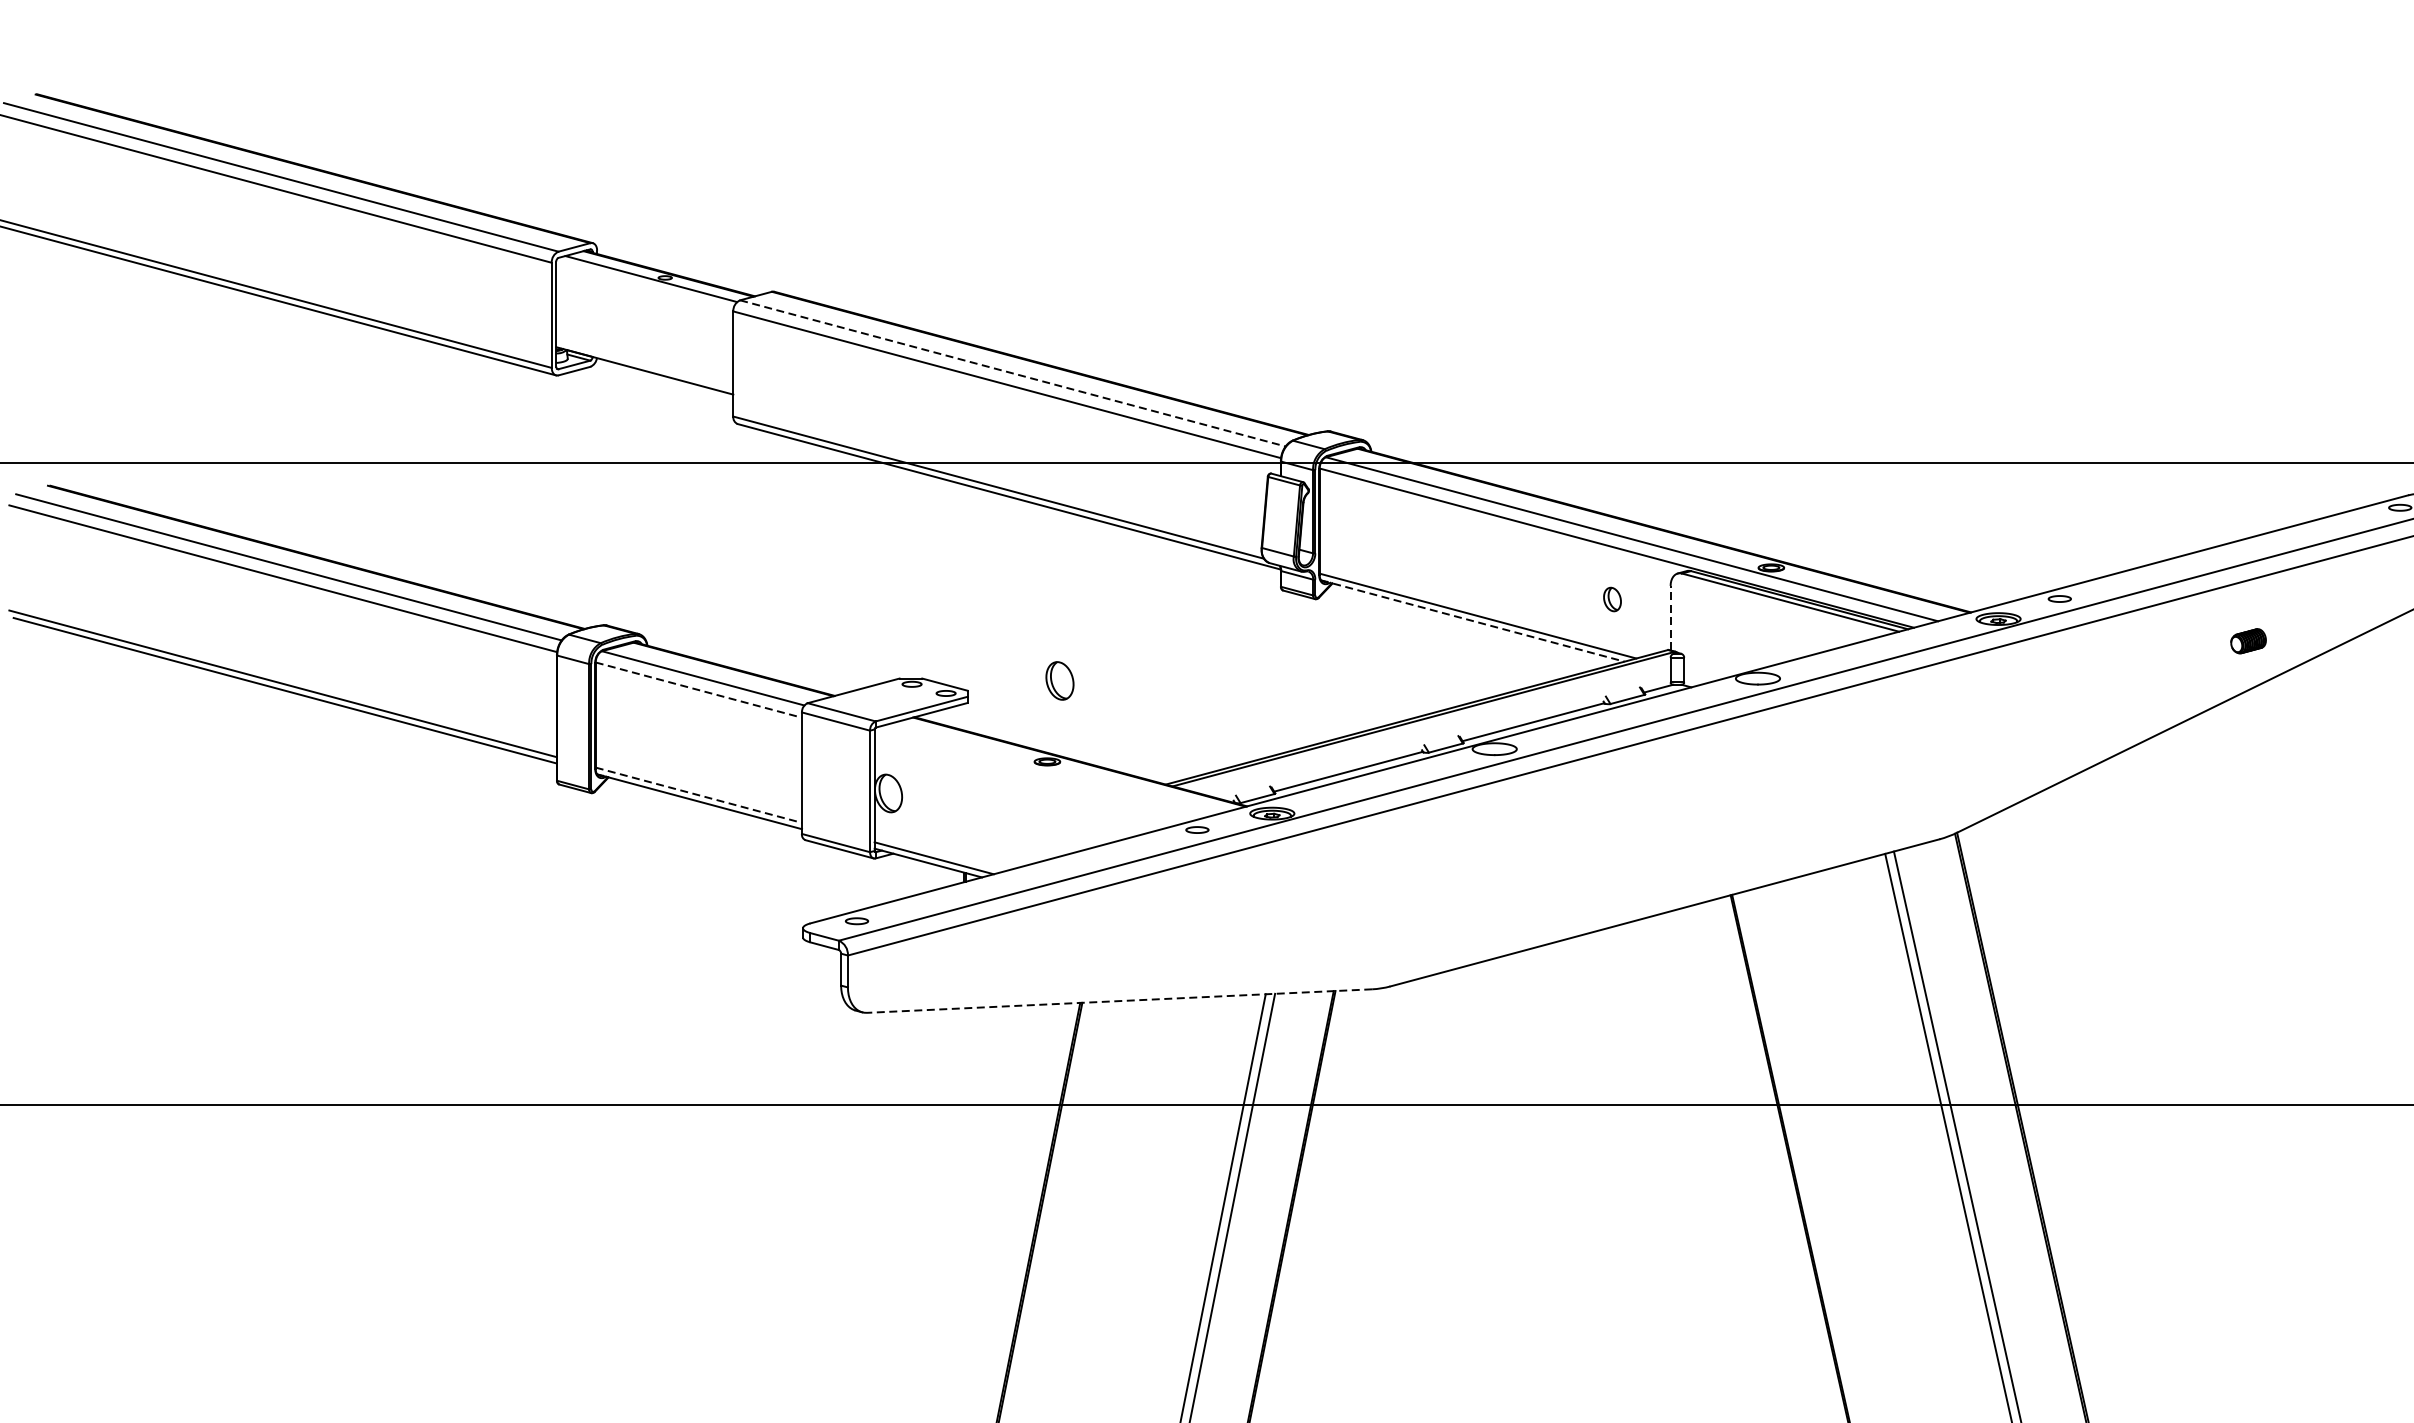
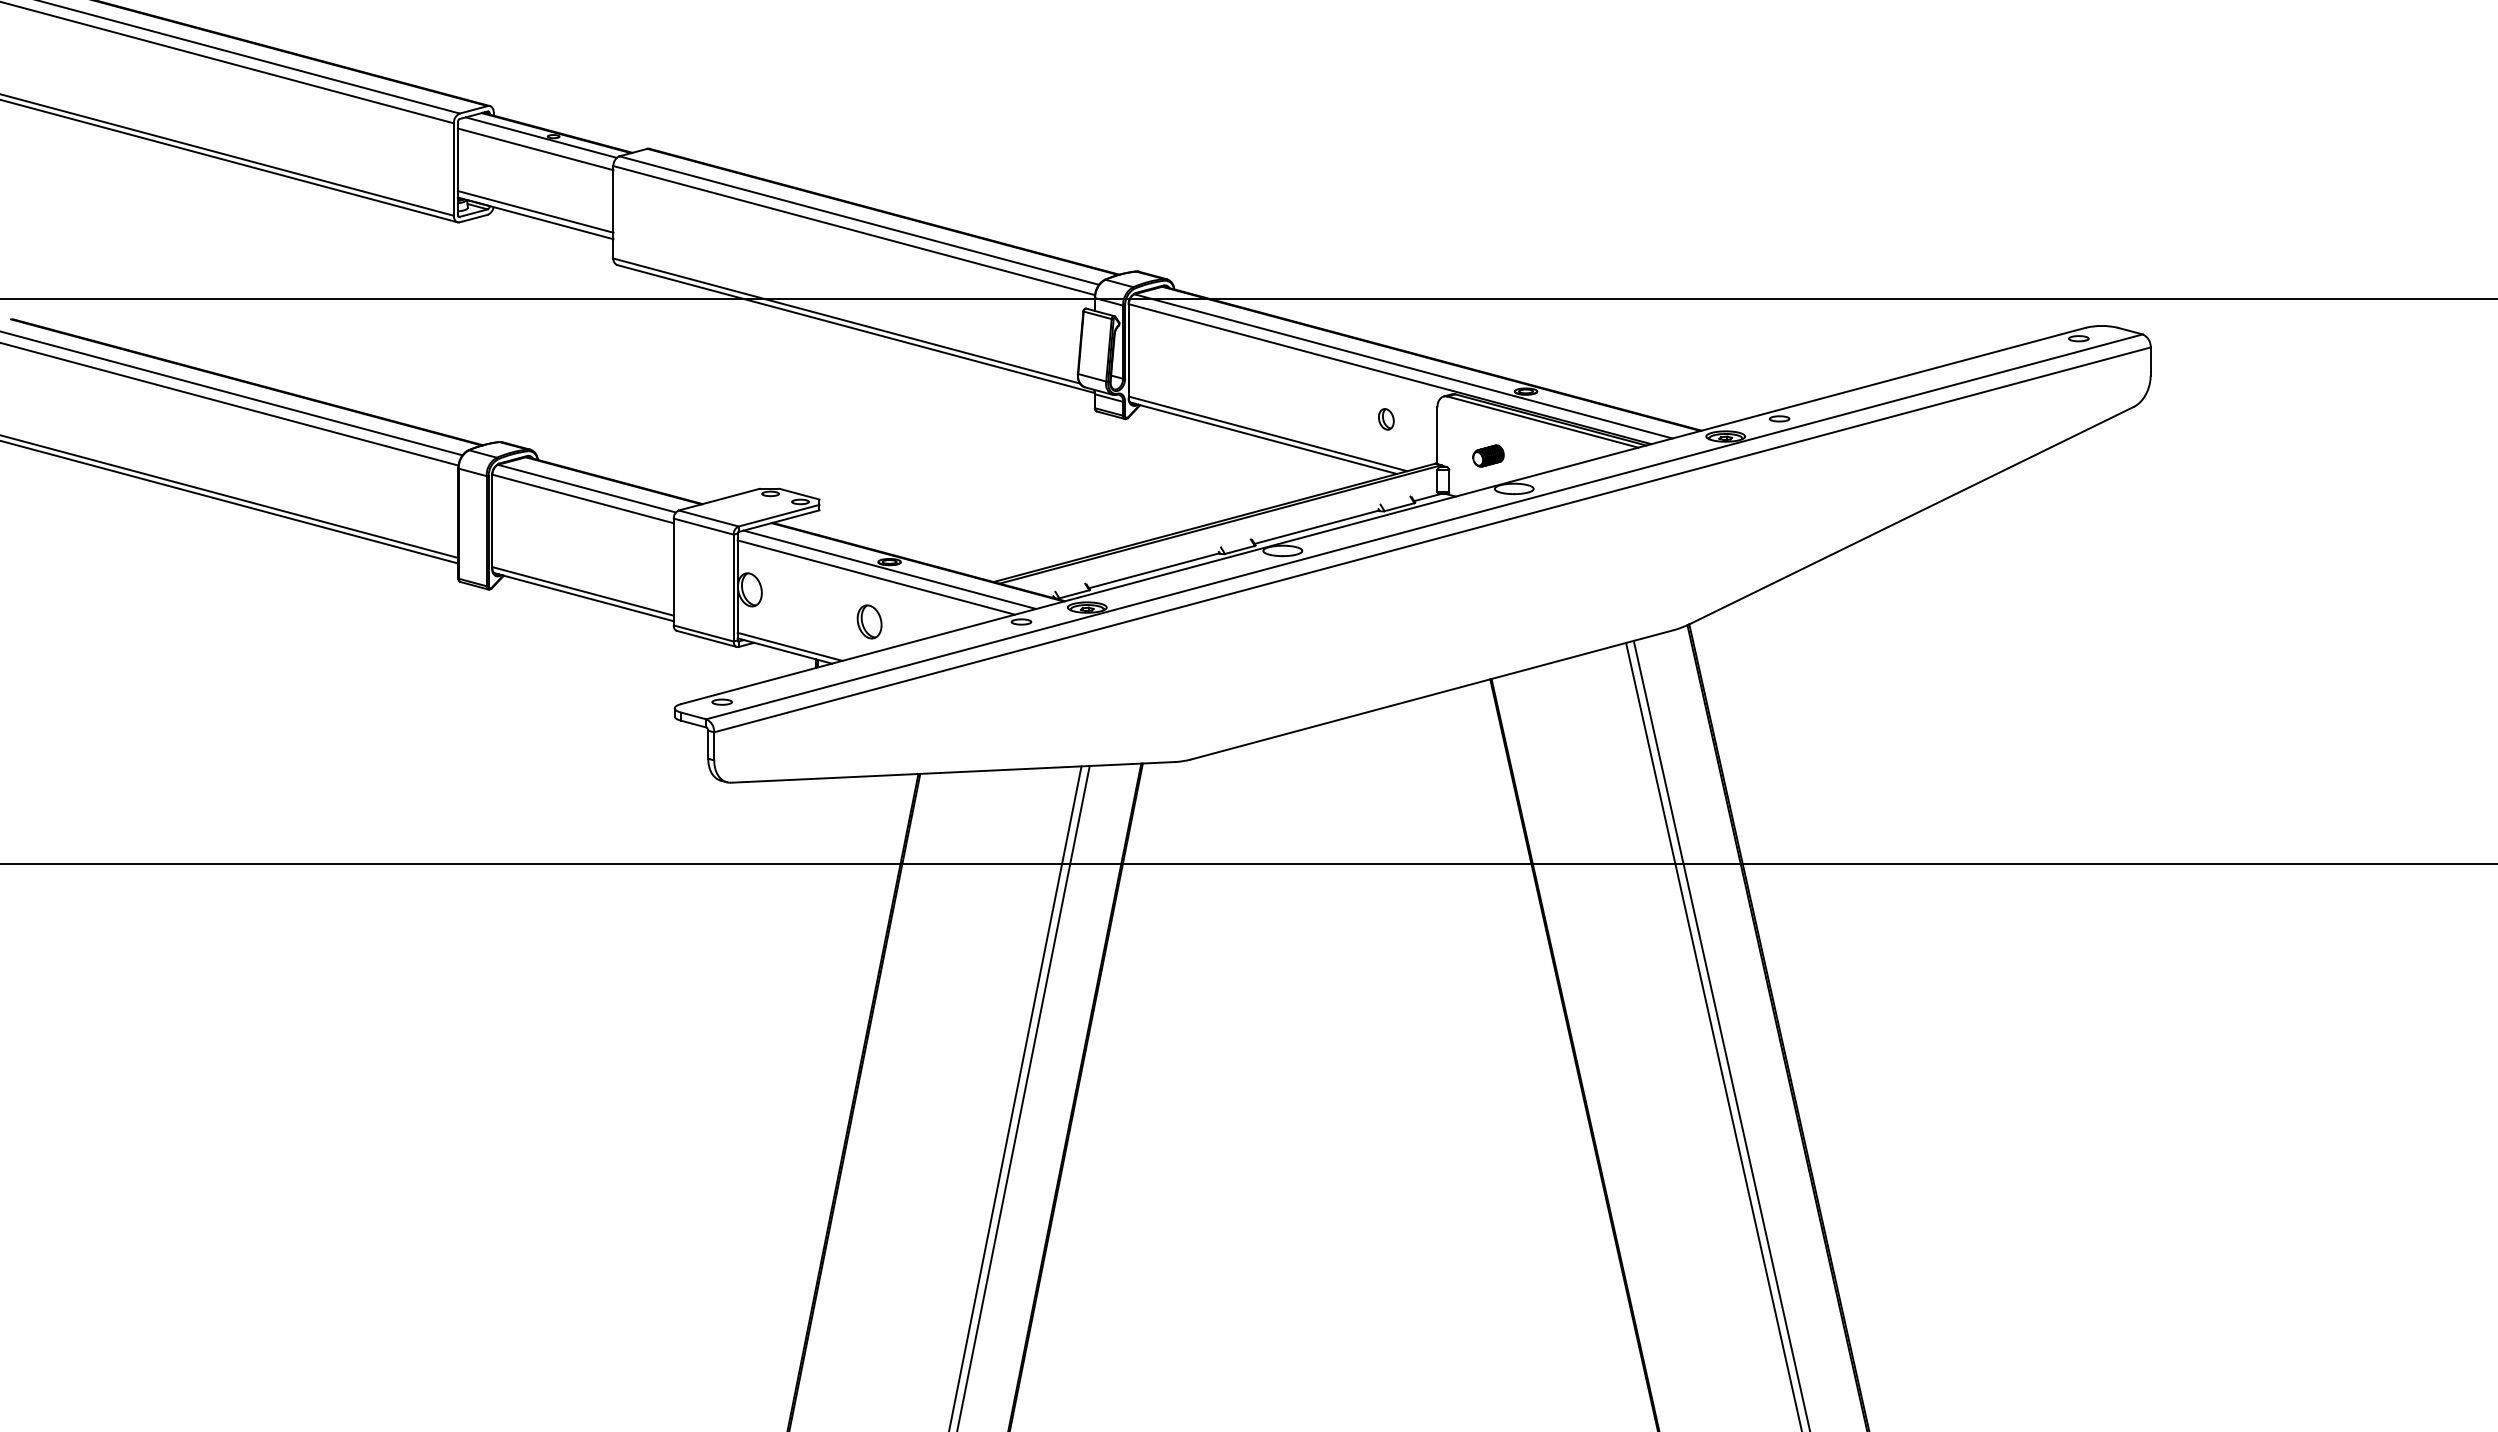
line: (644, 292) -> (535, 149), added
line: (644, 363) -> (535, 211), added
line: (1013, 373) -> (859, 220), dashed -> solid
line: (1670, 617) -> (1437, 435), dashed -> solid
line: (1473, 621) -> (1264, 438), dashed -> solid
part: (2248, 640) -> (1488, 455), moved
part: (1059, 680) -> (869, 621), moved
line: (699, 690) -> (583, 499), dashed -> solid
line: (1047, 770) -> (889, 569), added
line: (1031, 779) -> (875, 577), added
line: (699, 795) -> (583, 591), dashed -> solid
line: (1118, 1001) -> (952, 772), dashed -> solid

